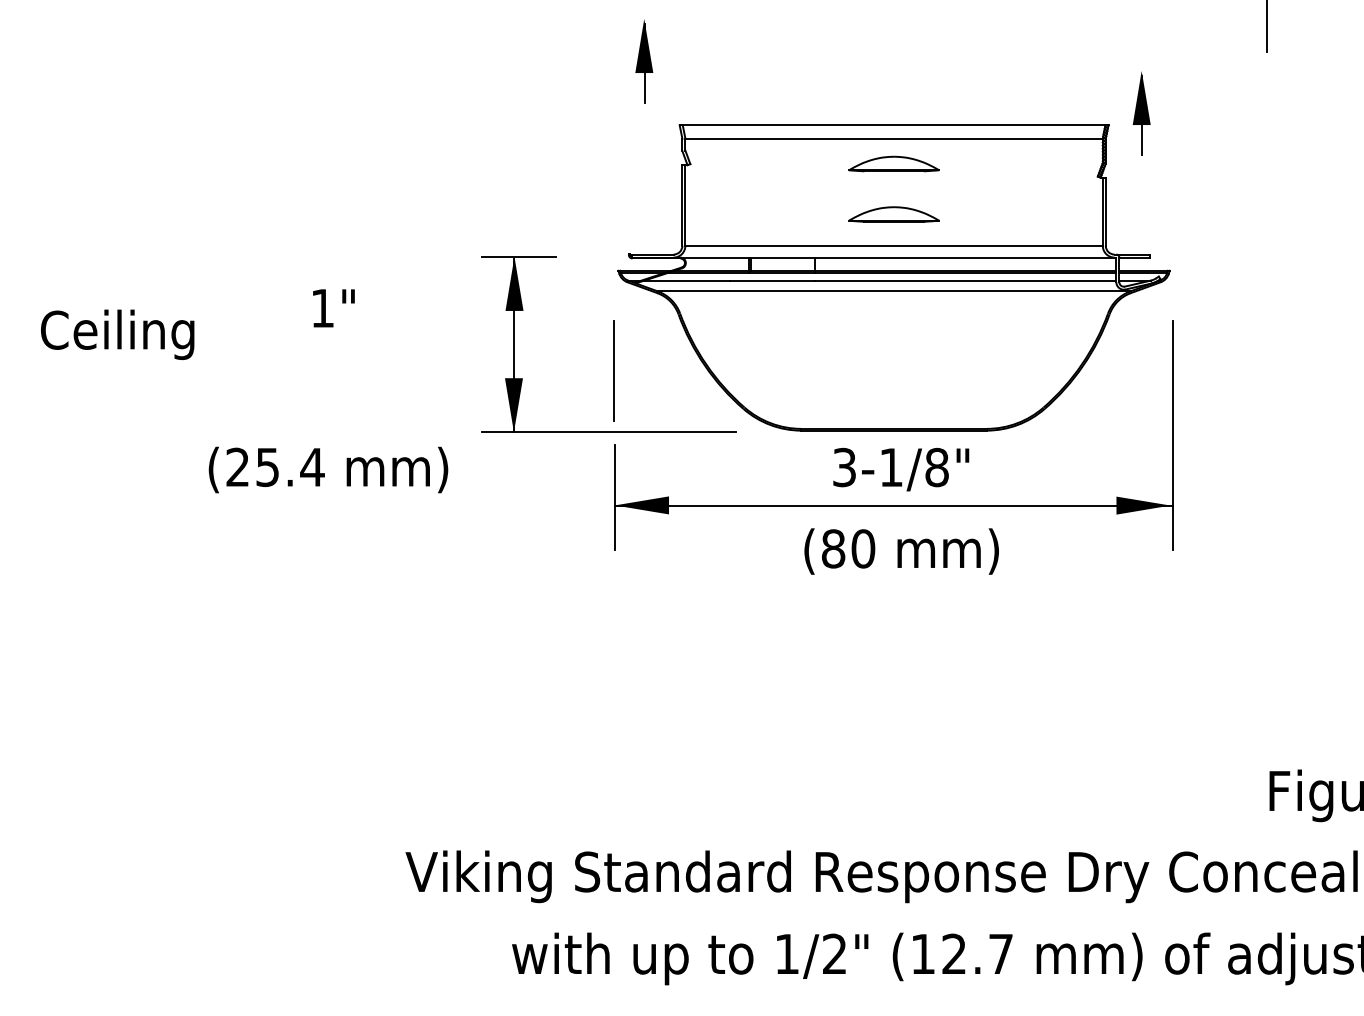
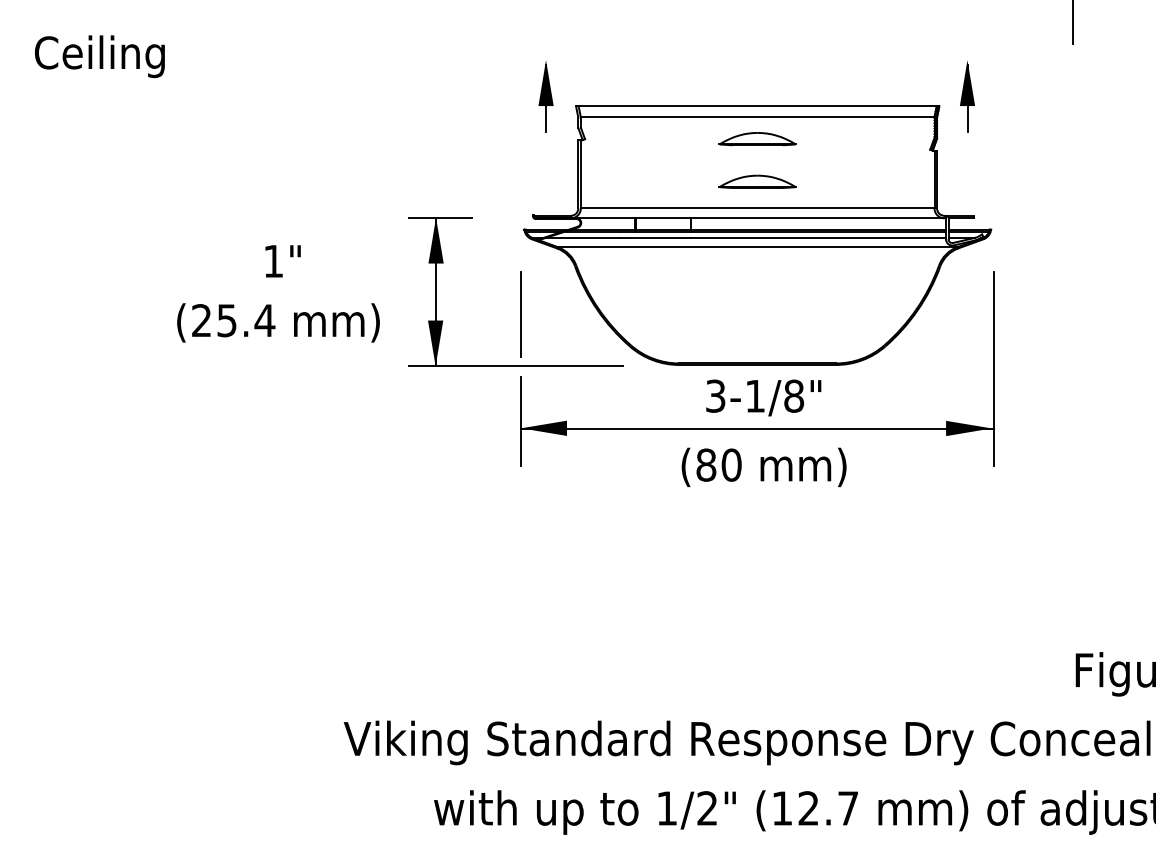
part: (644, 61) -> (546, 96), moved
text: (117, 334) -> (99, 56), moved
text: (328, 469) -> (278, 322), moved

